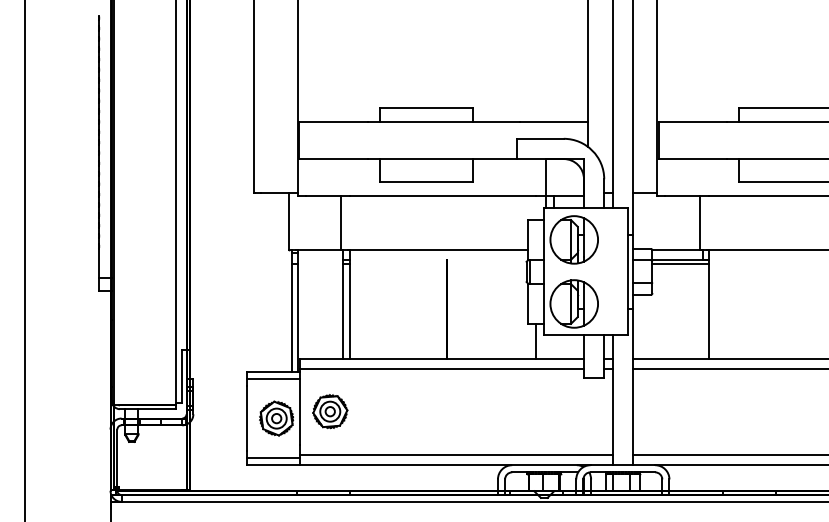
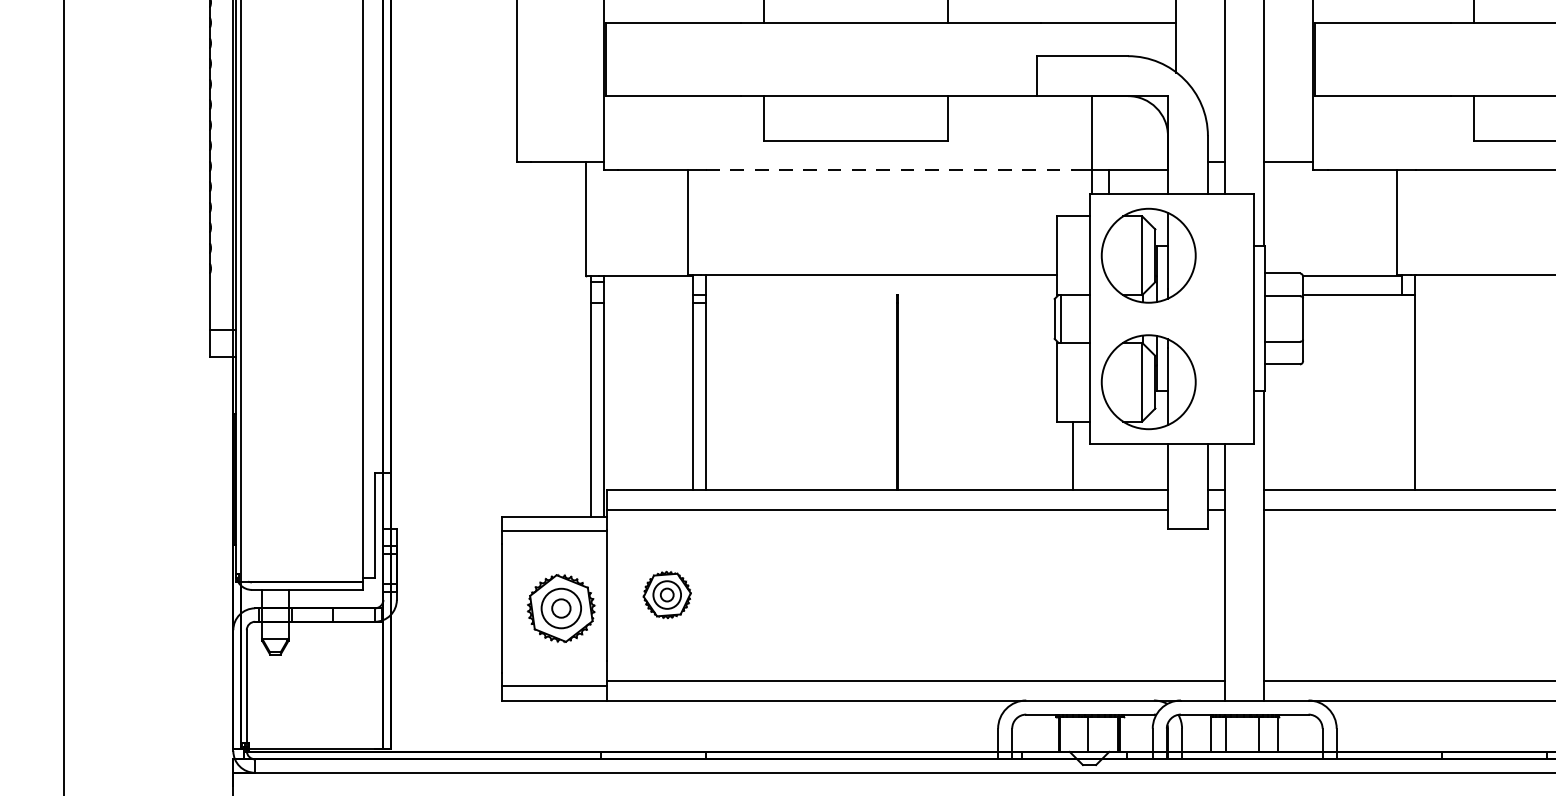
line: (442, 196) -> (888, 170), solid -> dashed
line: (680, 263) -> (1358, 302), removed
part: (330, 411) -> (667, 594), size x0.7

